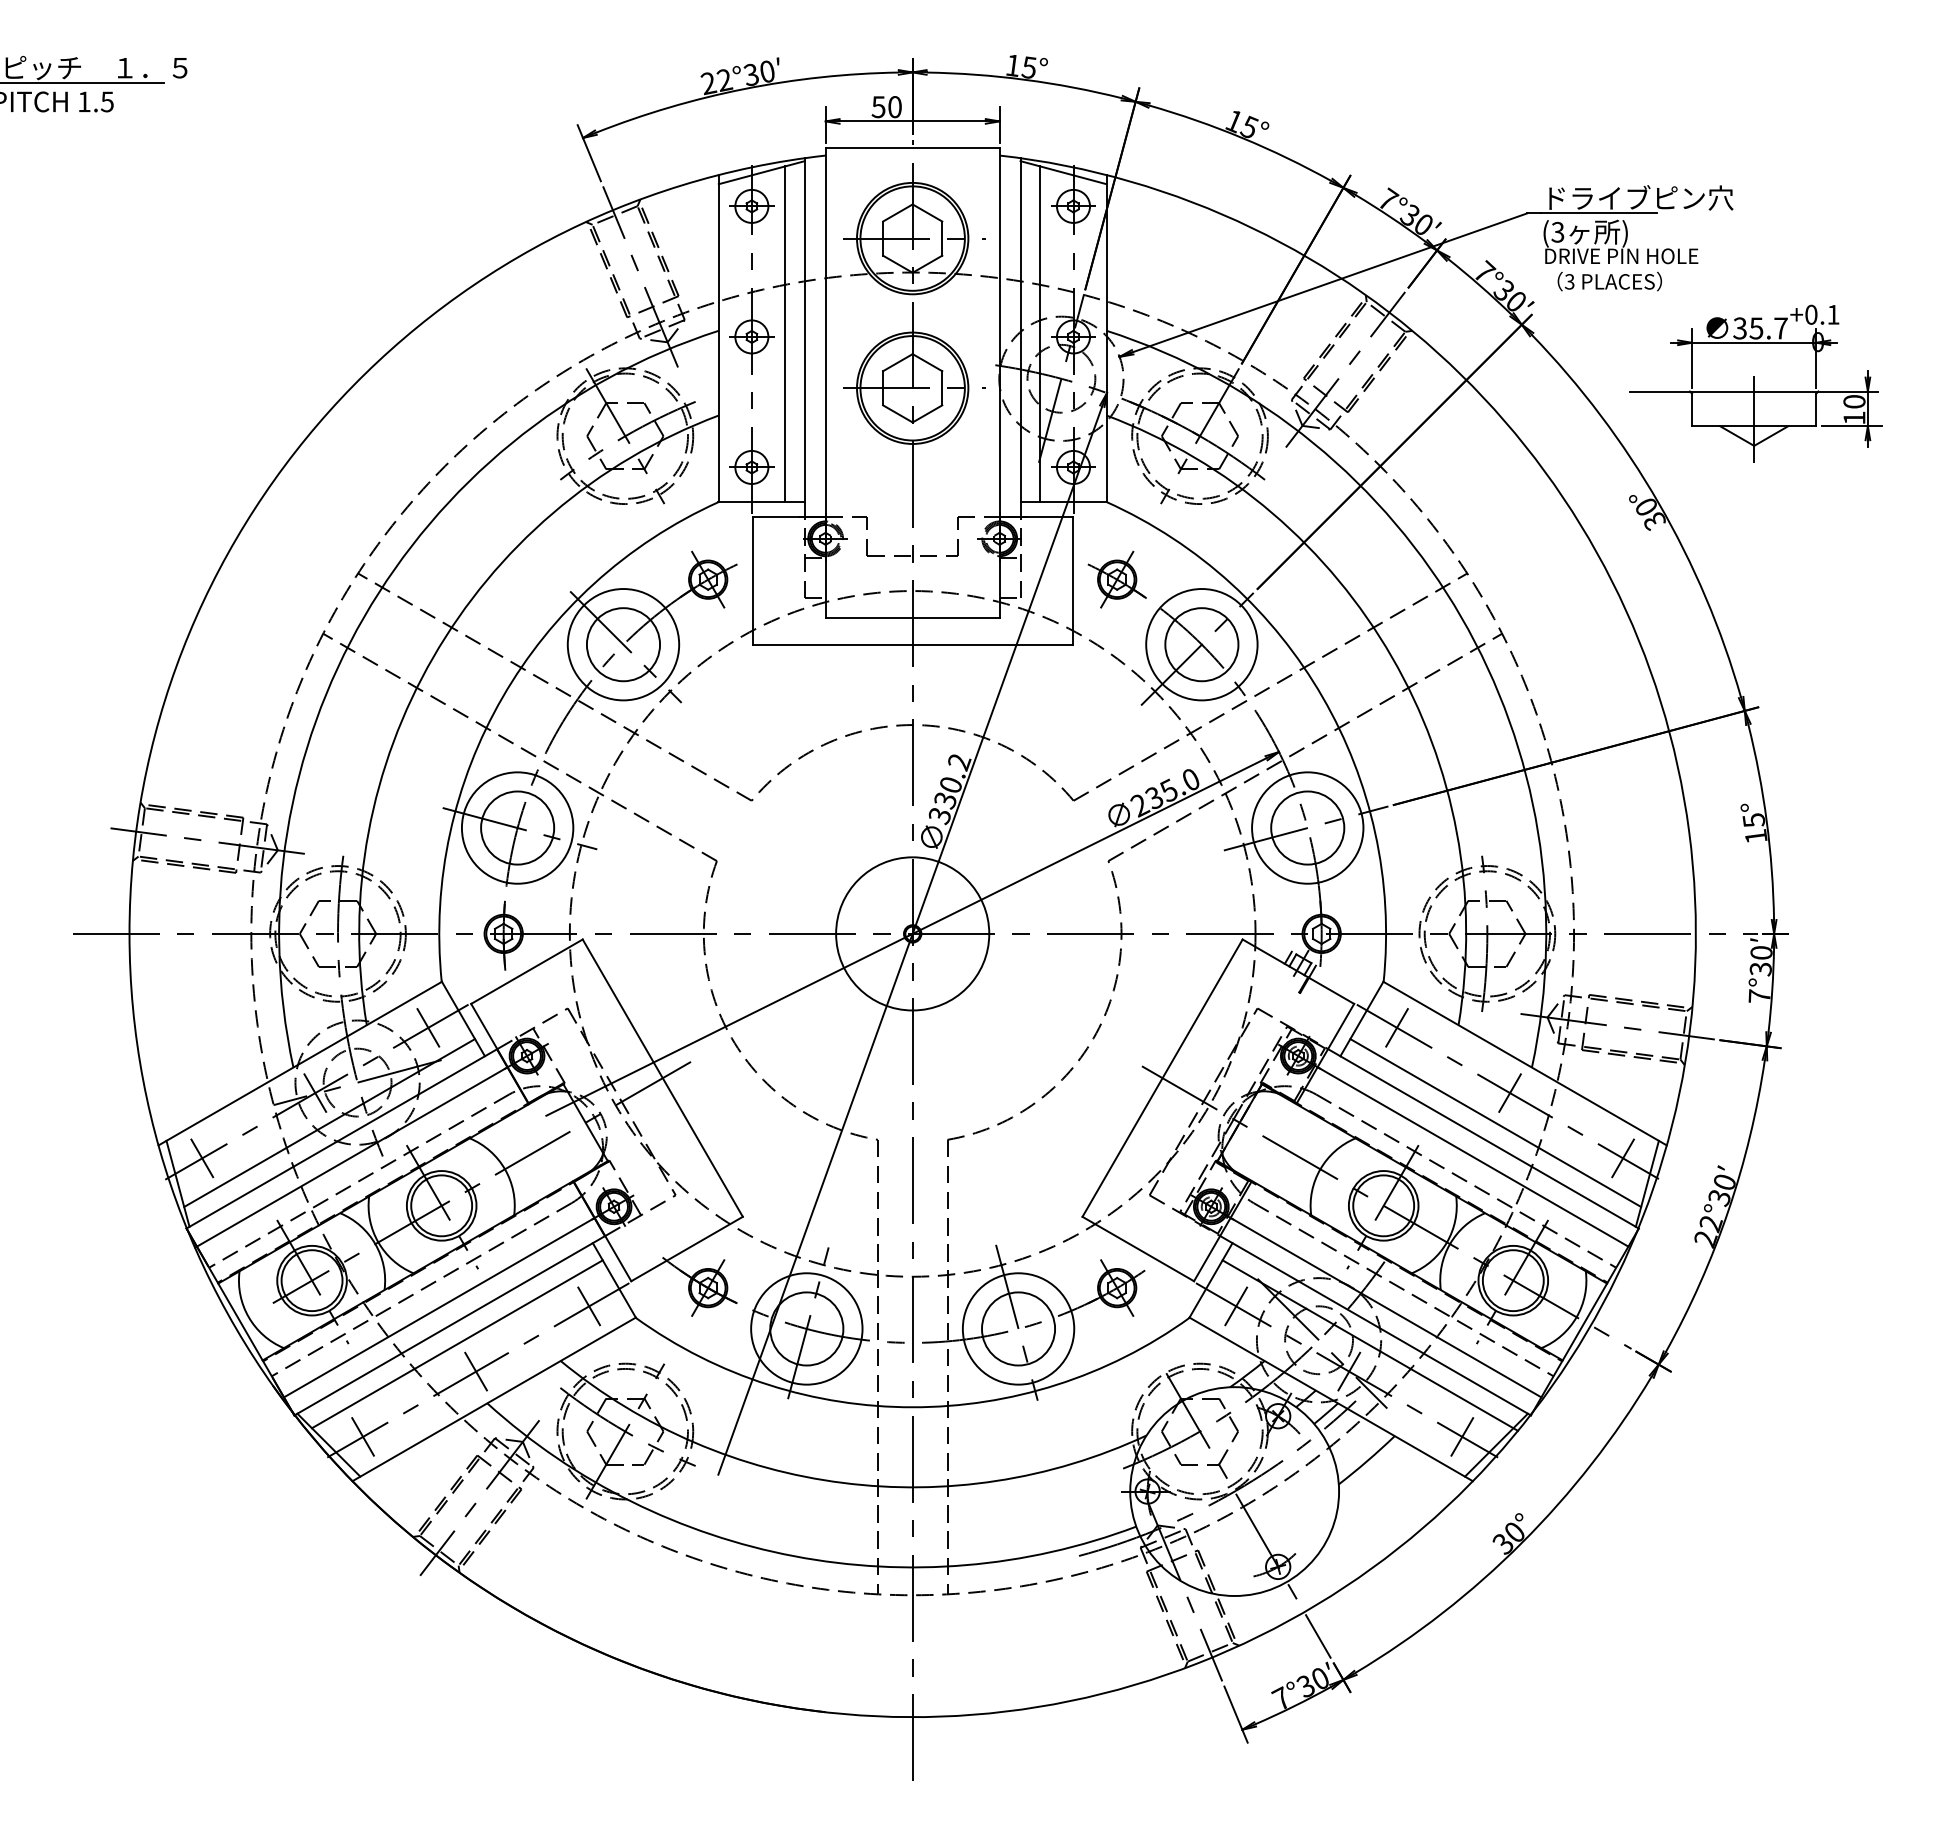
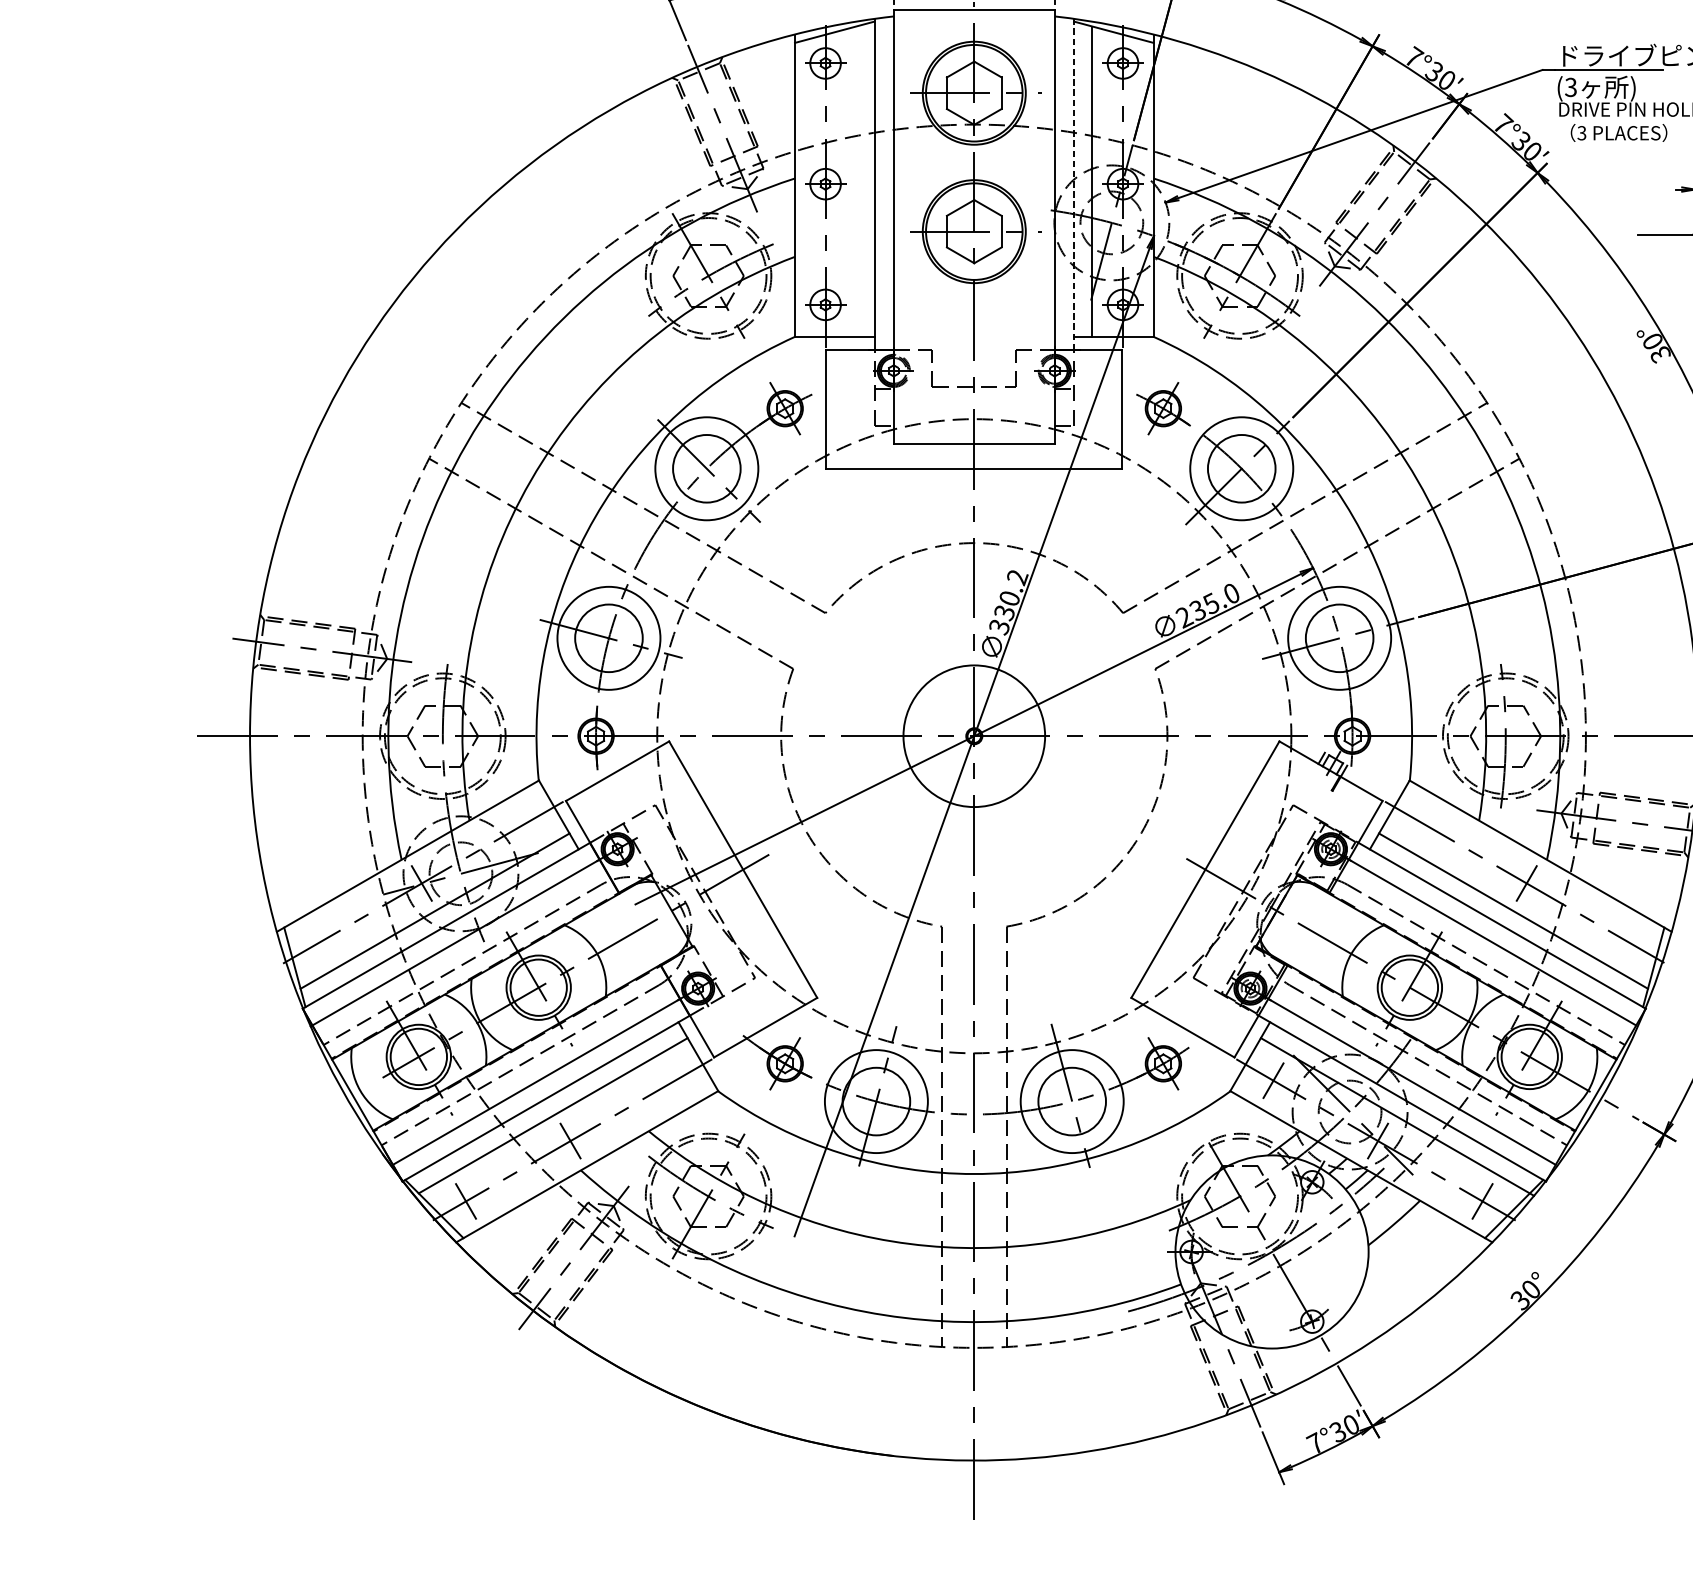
line: (784, 334) -> (855, 181), removed
line: (1020, 336) -> (1074, 183), solid -> dashed
line: (428, 1027) -> (526, 822), removed
line: (1396, 1027) -> (1421, 822), removed
line: (201, 1157) -> (316, 943), removed
line: (1622, 1157) -> (1630, 943), removed
line: (588, 1305) -> (674, 1079), removed

